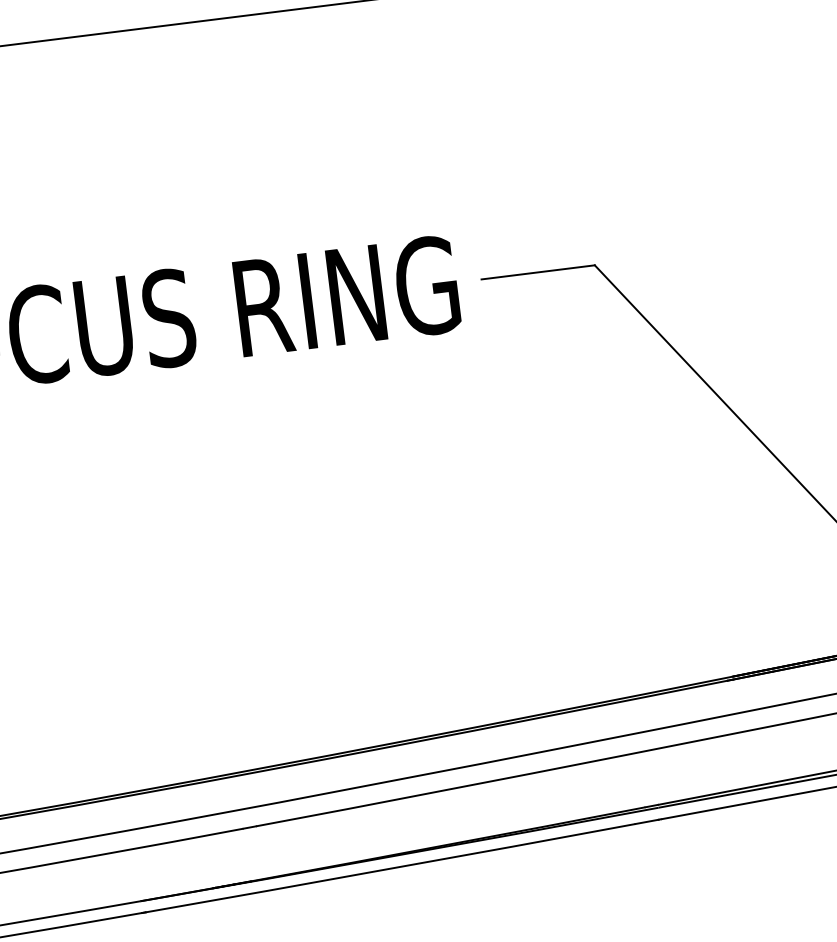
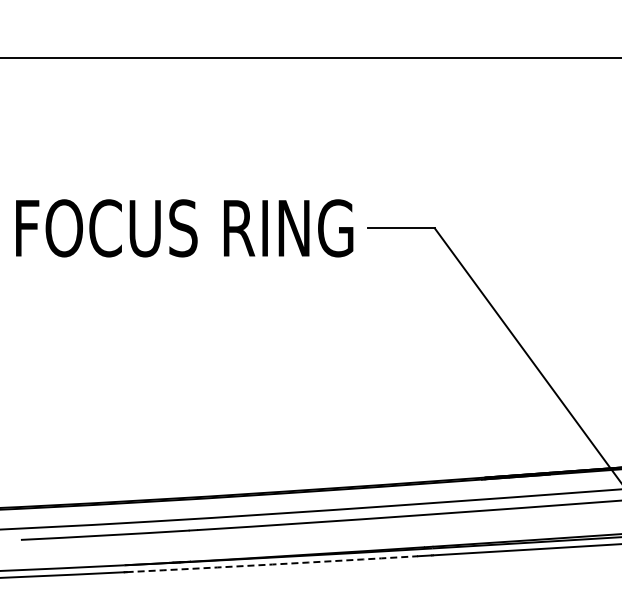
arc: (390, 868) -> (272, 564), solid -> dashed

